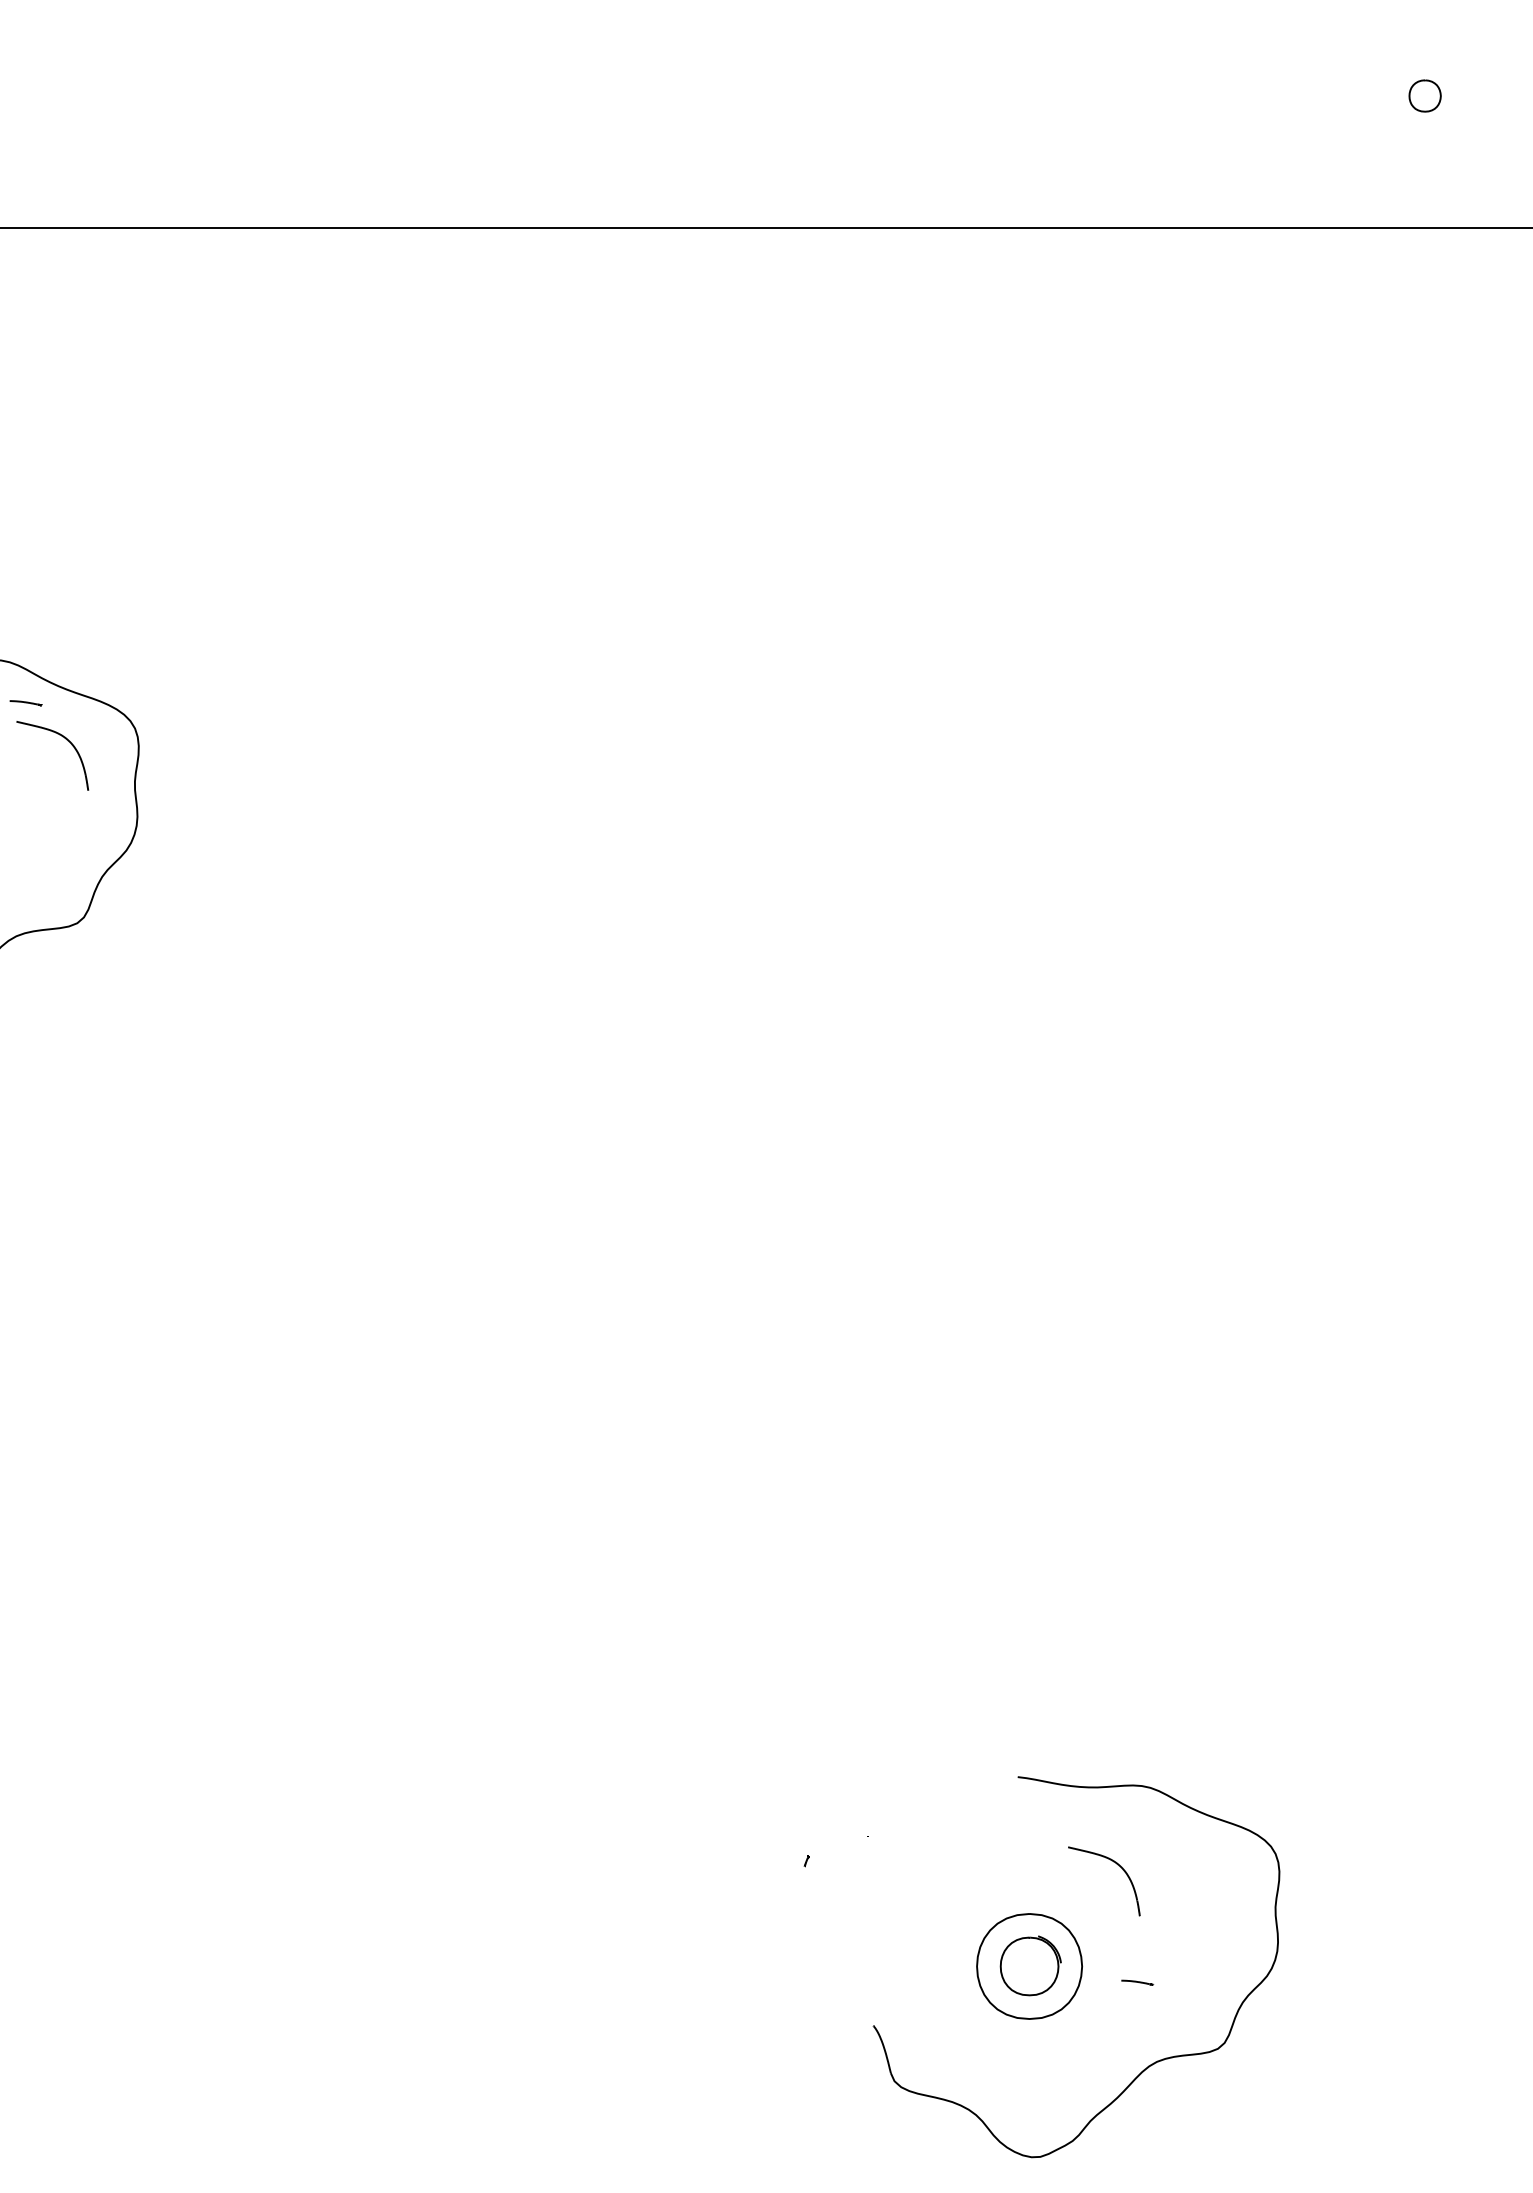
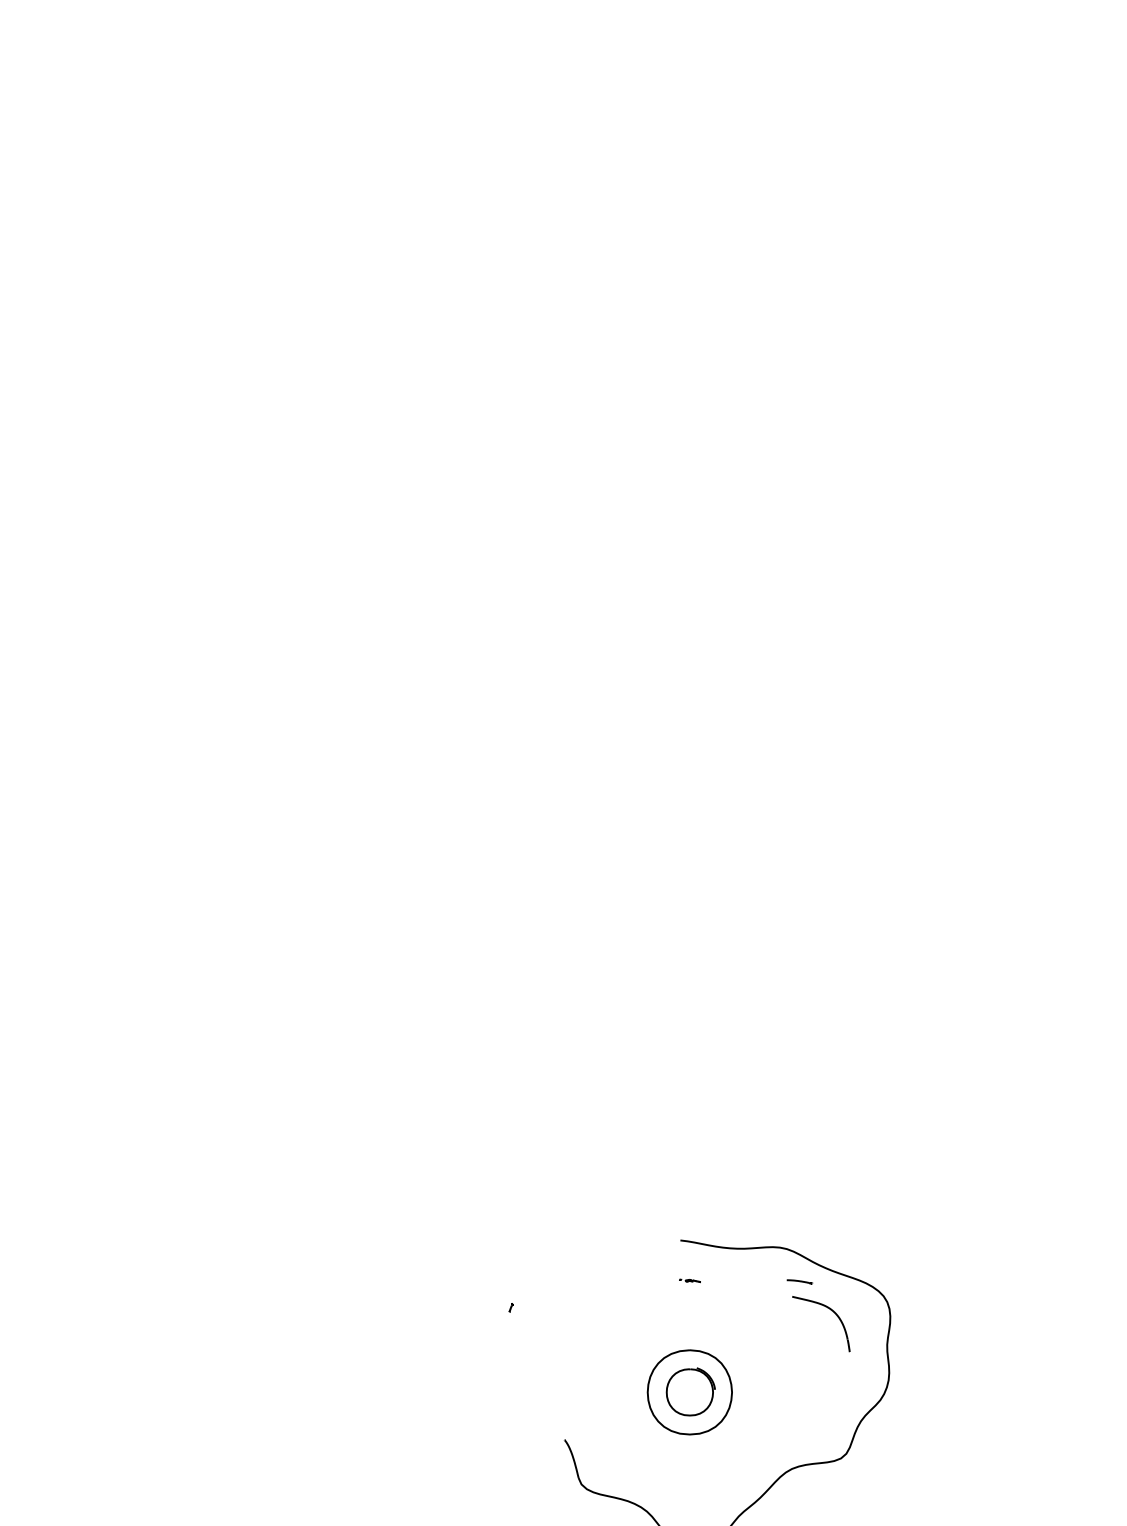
part: (1029, 1827) -> (689, 1280), added
part: (1117, 1865) -> (831, 1311), moved
line: (1137, 1982) -> (799, 1281), moved

